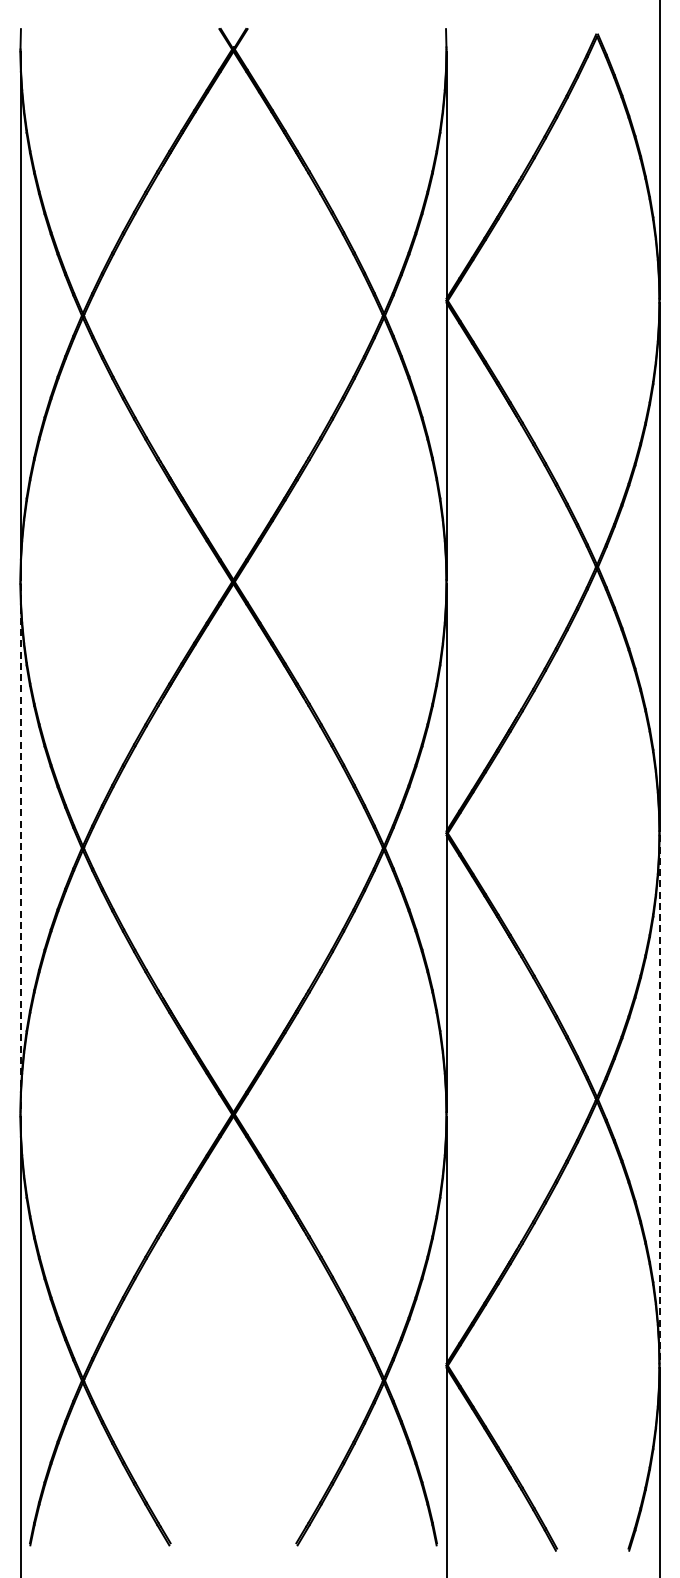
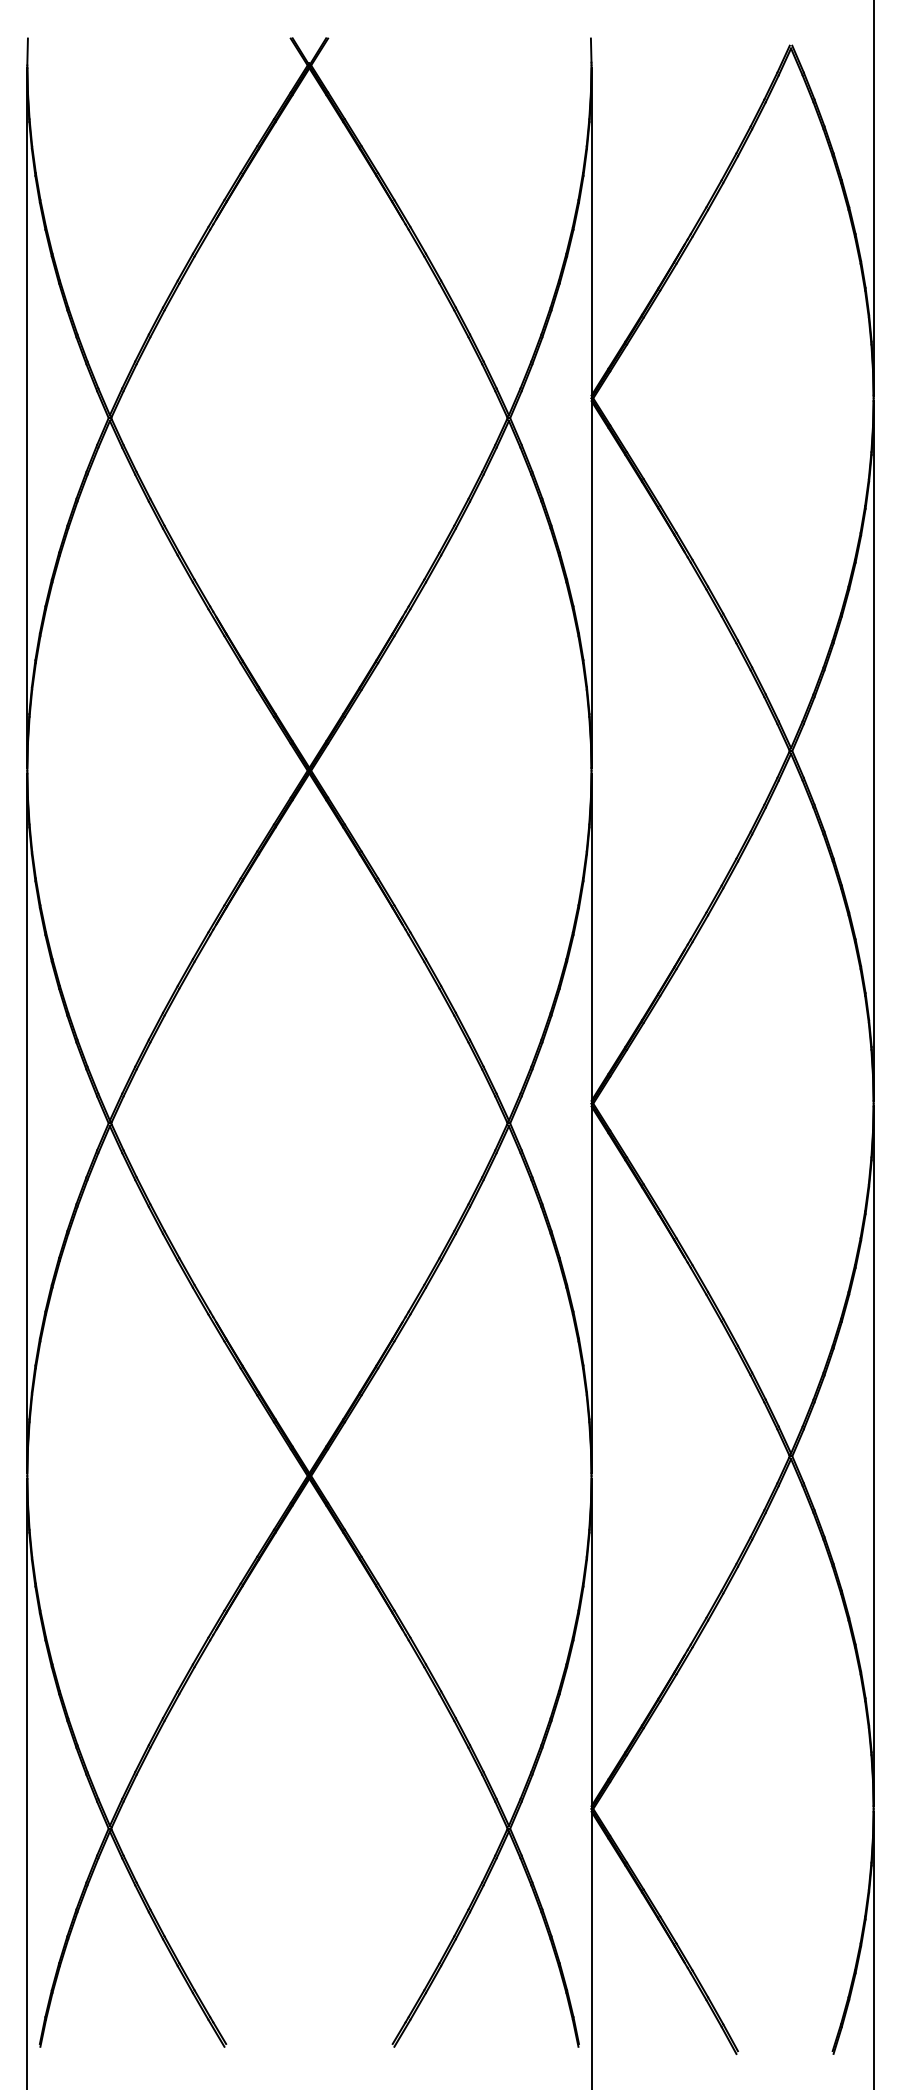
line: (20, 848) -> (27, 1123), dashed -> solid
line: (659, 1100) -> (873, 1457), dashed -> solid

